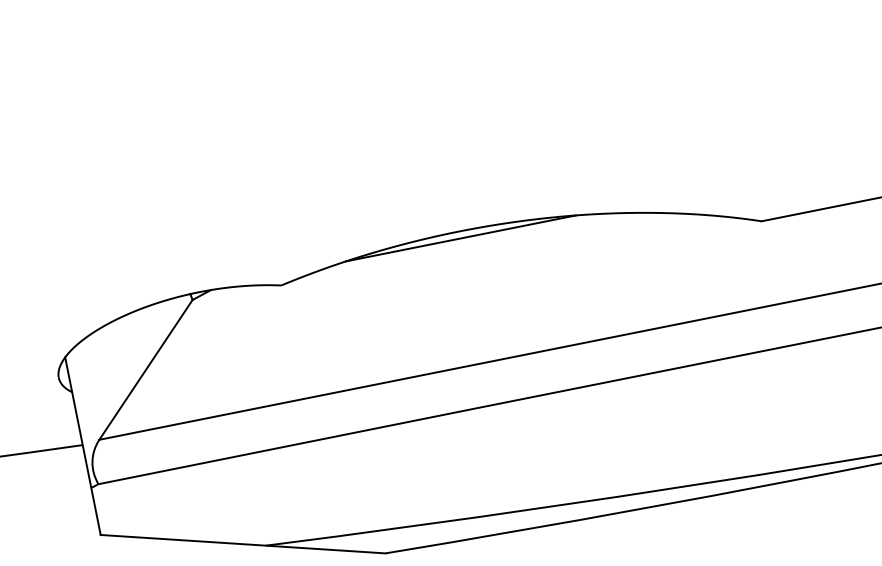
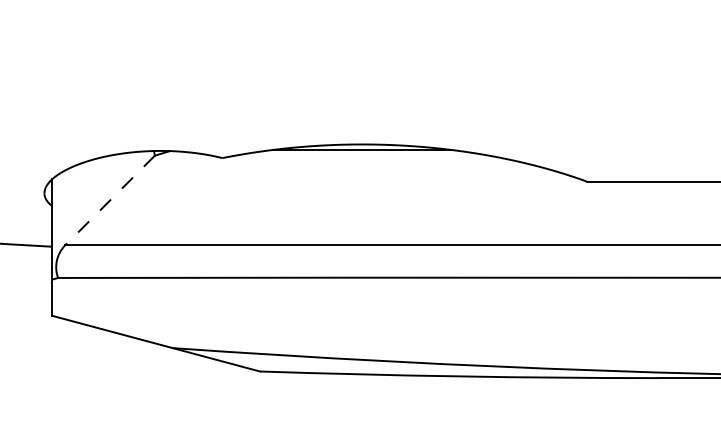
line: (145, 370) -> (109, 200), solid -> dashed

